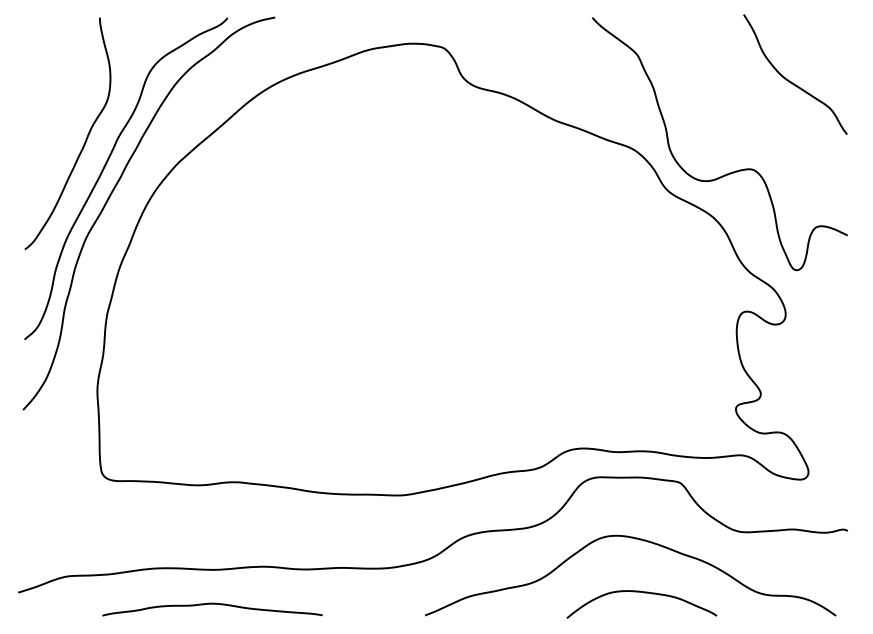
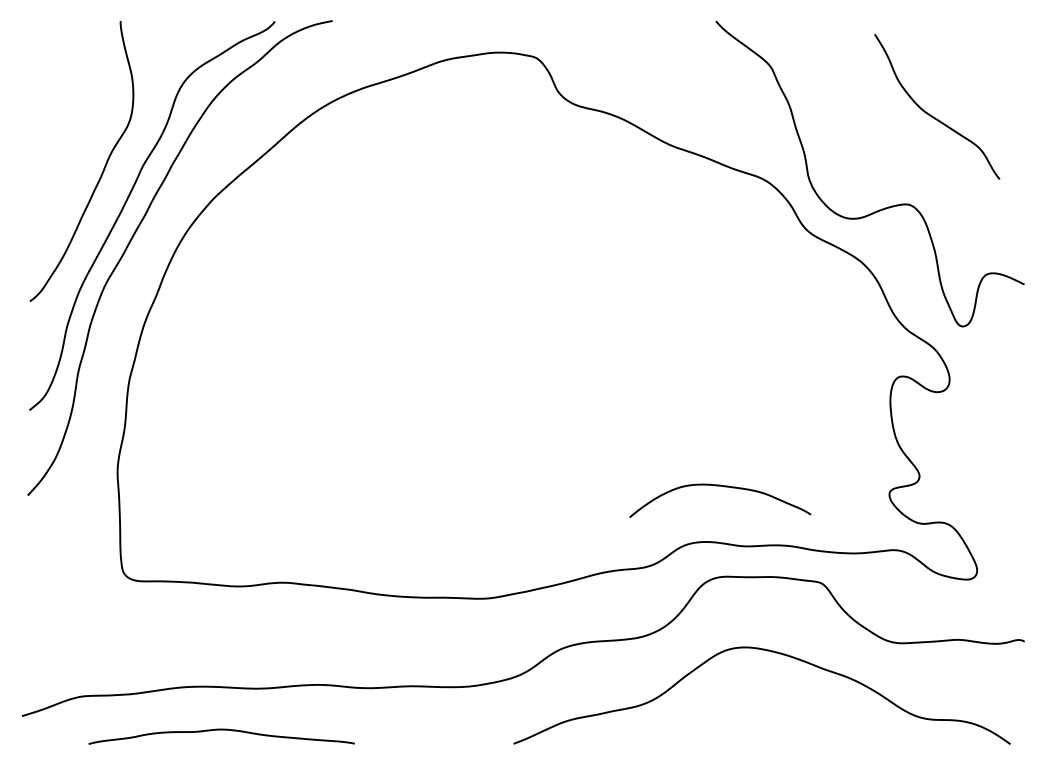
curve: (791, 81) -> (932, 115), moved
curve: (643, 593) -> (722, 487), moved
curve: (212, 604) -> (221, 730), moved

